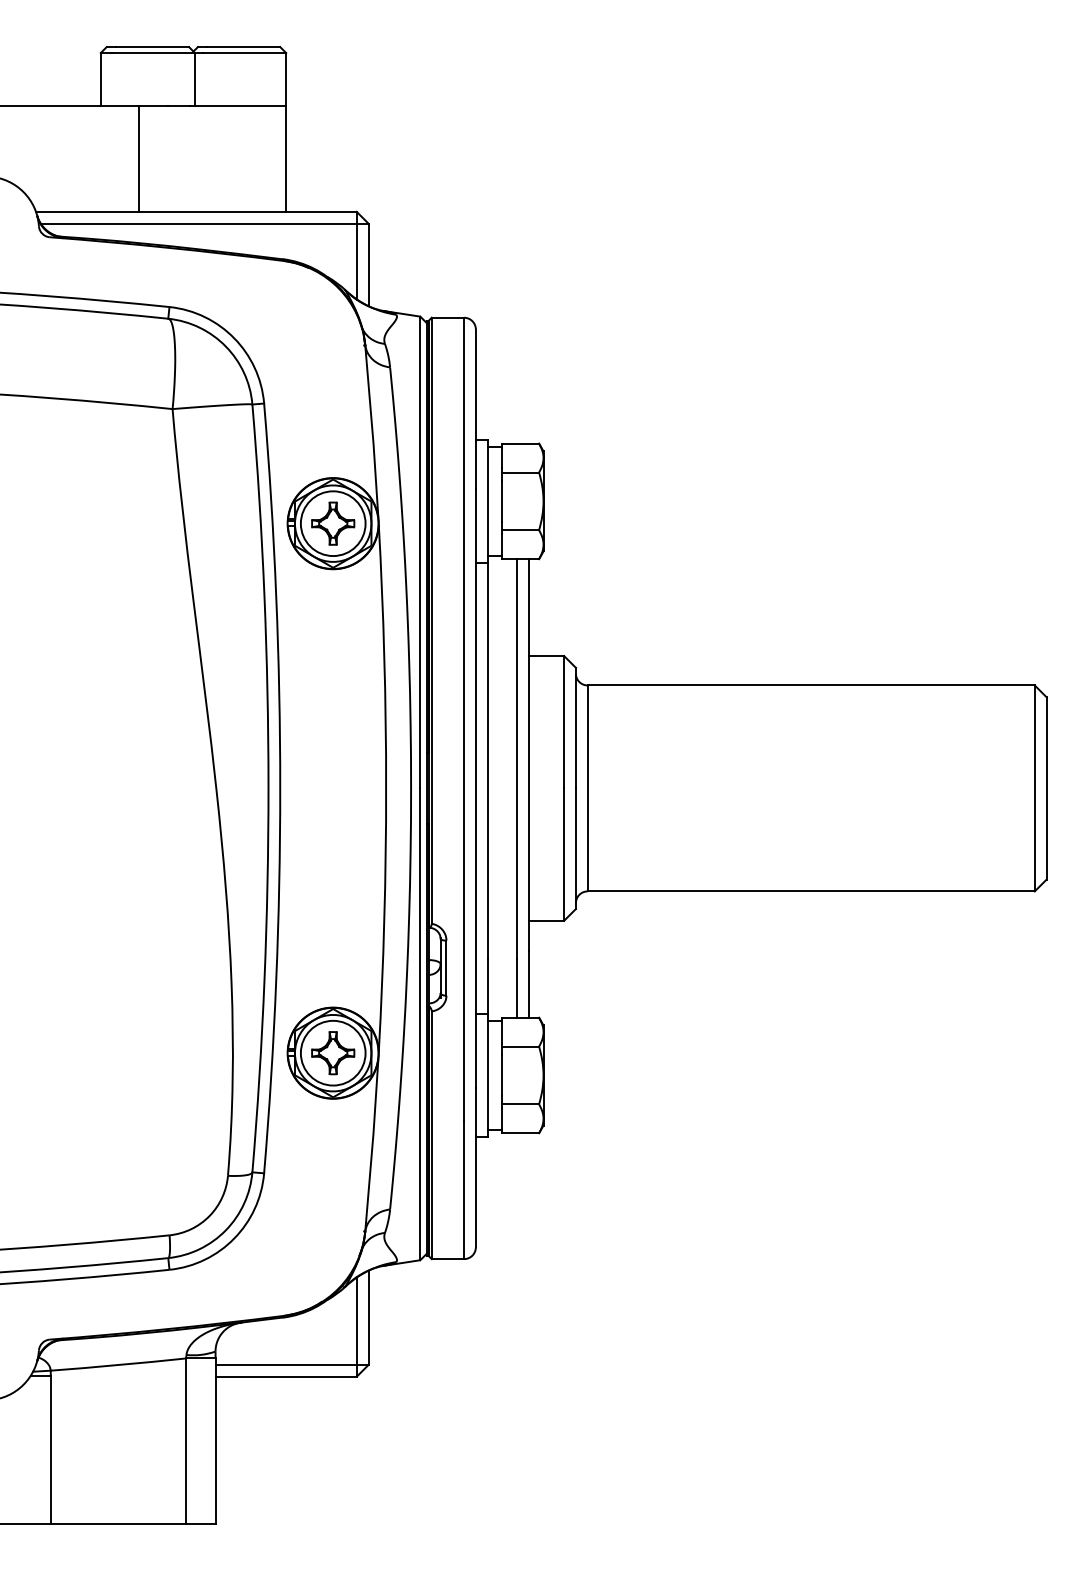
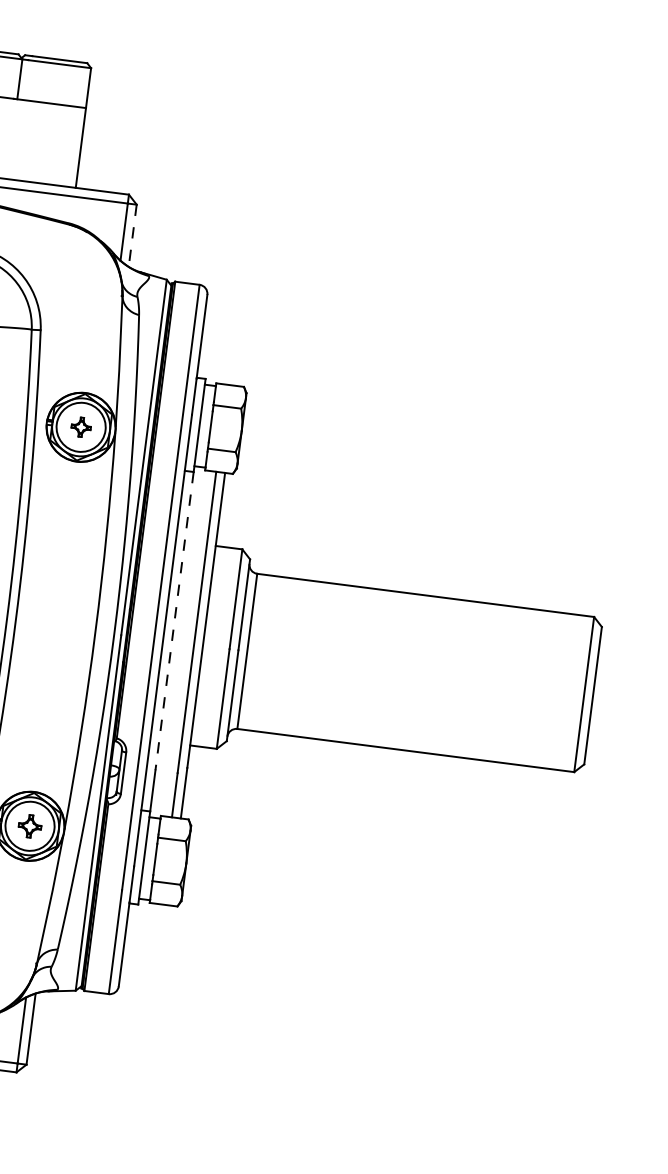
line: (368, 265) -> (132, 236), solid -> dashed
part: (333, 523) -> (81, 427), size x0.6
line: (487, 761) -> (174, 621), solid -> dashed
part: (333, 1053) -> (30, 826), size x0.7

